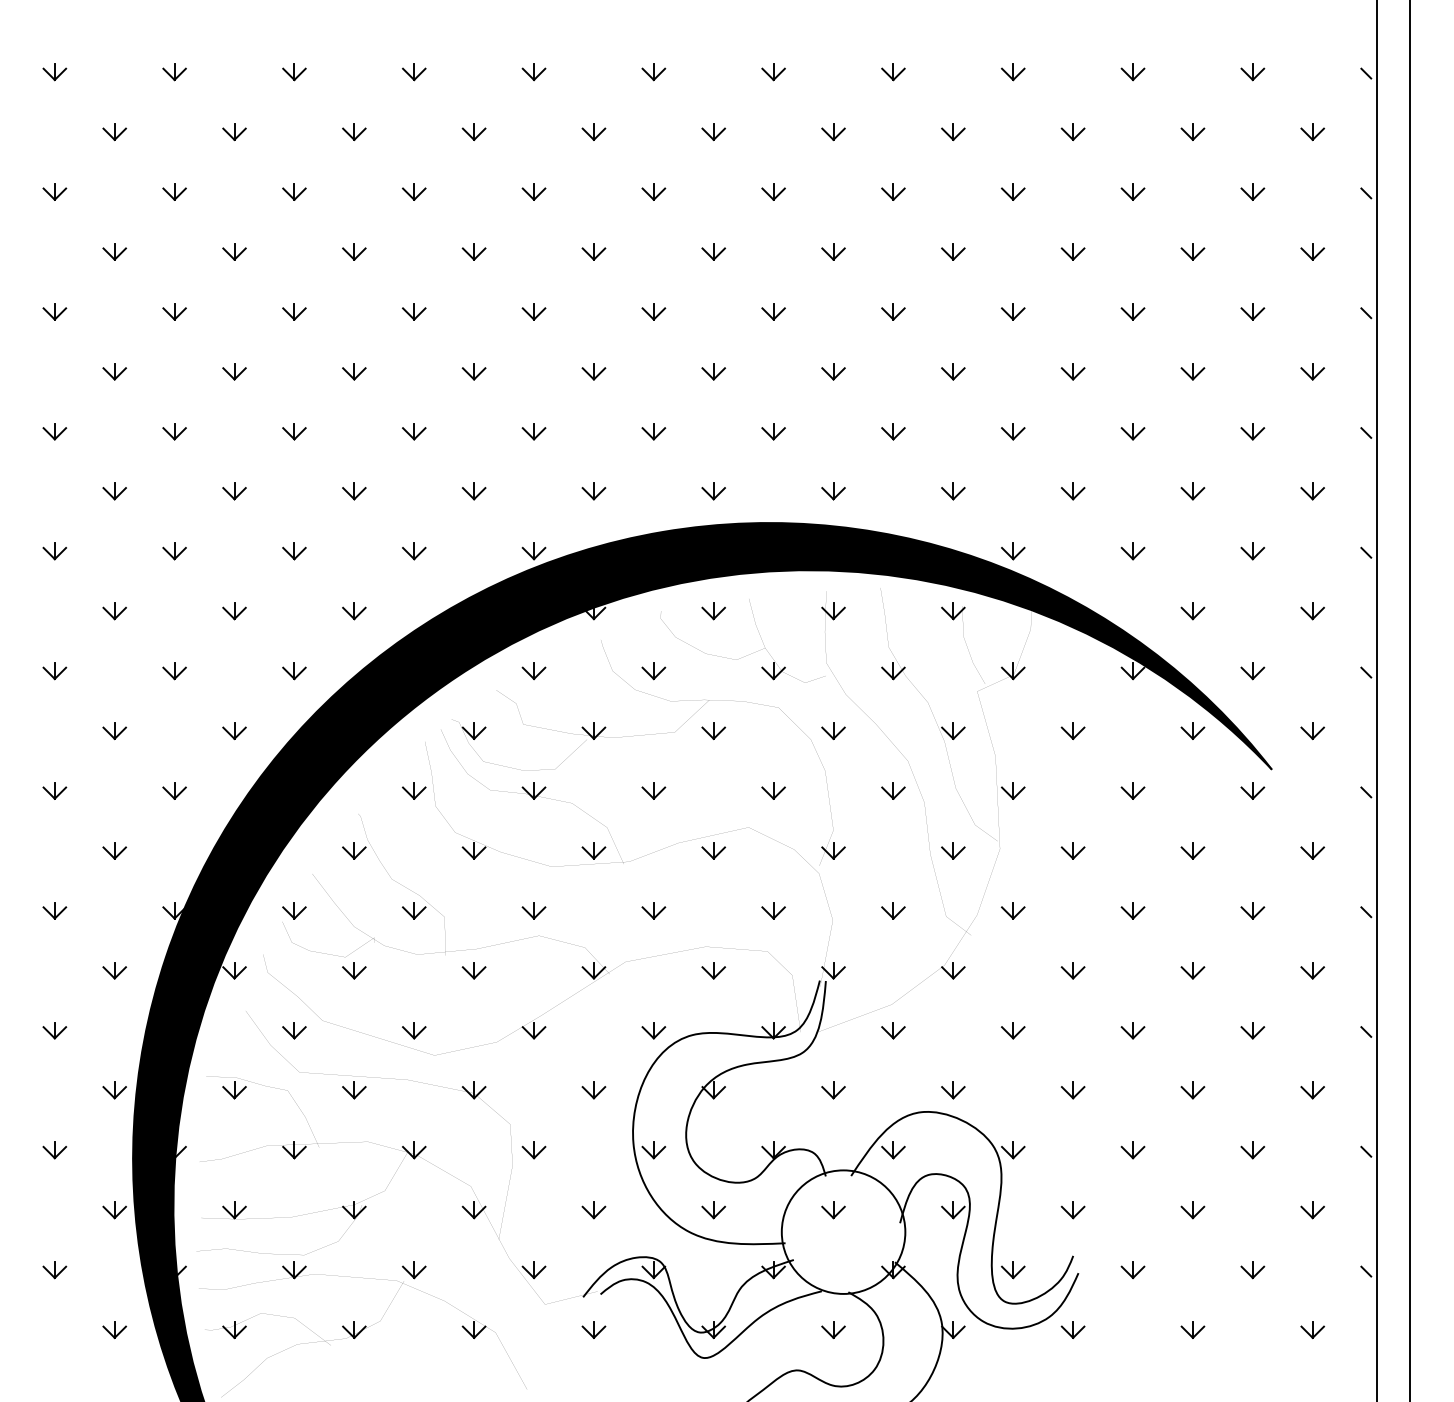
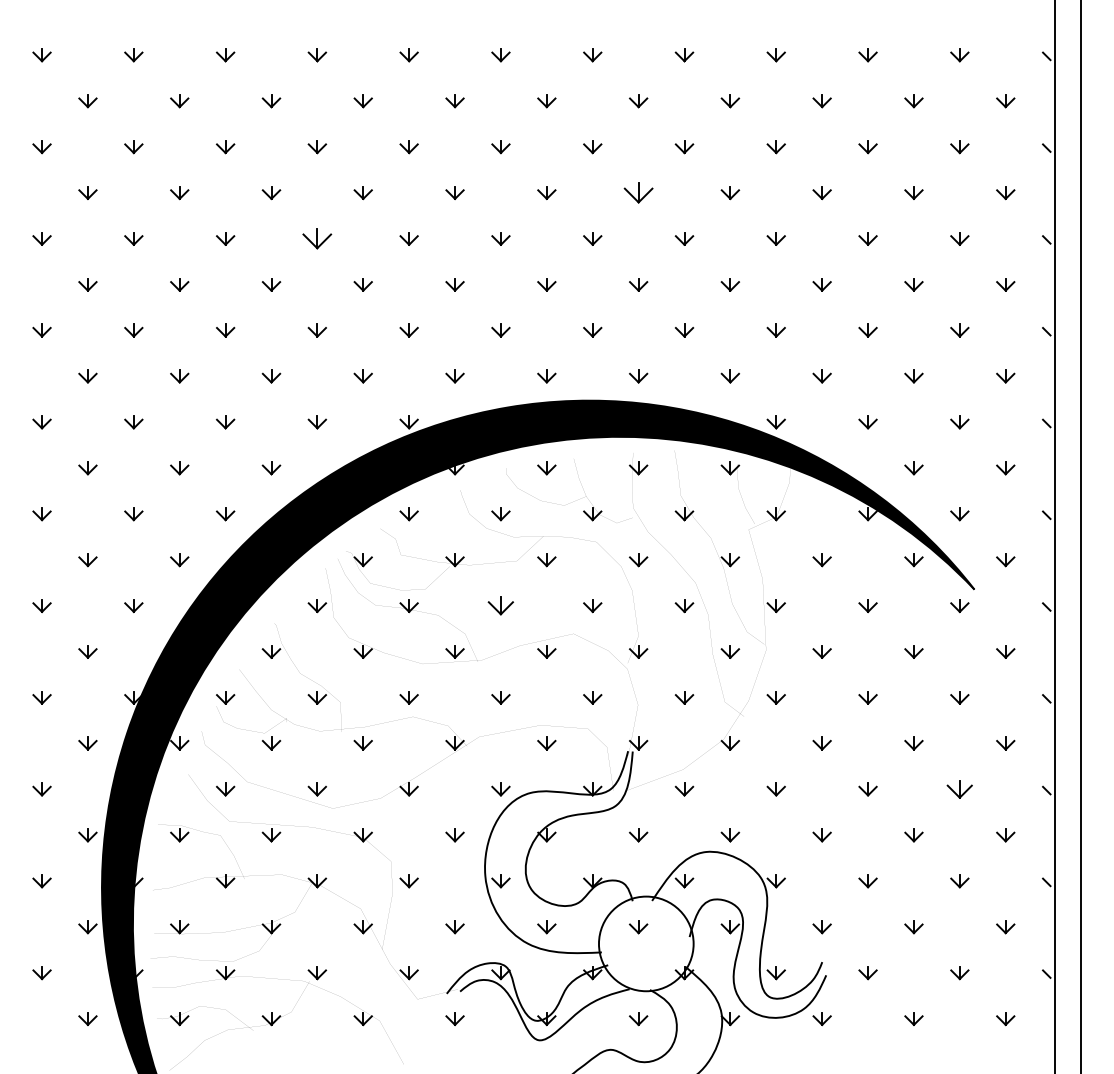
part: (833, 251) -> (638, 192), size x1.6
part: (414, 311) -> (317, 238), size x1.6
part: (653, 790) -> (500, 605), size x1.4
part: (1252, 1030) -> (959, 789), size x1.4

